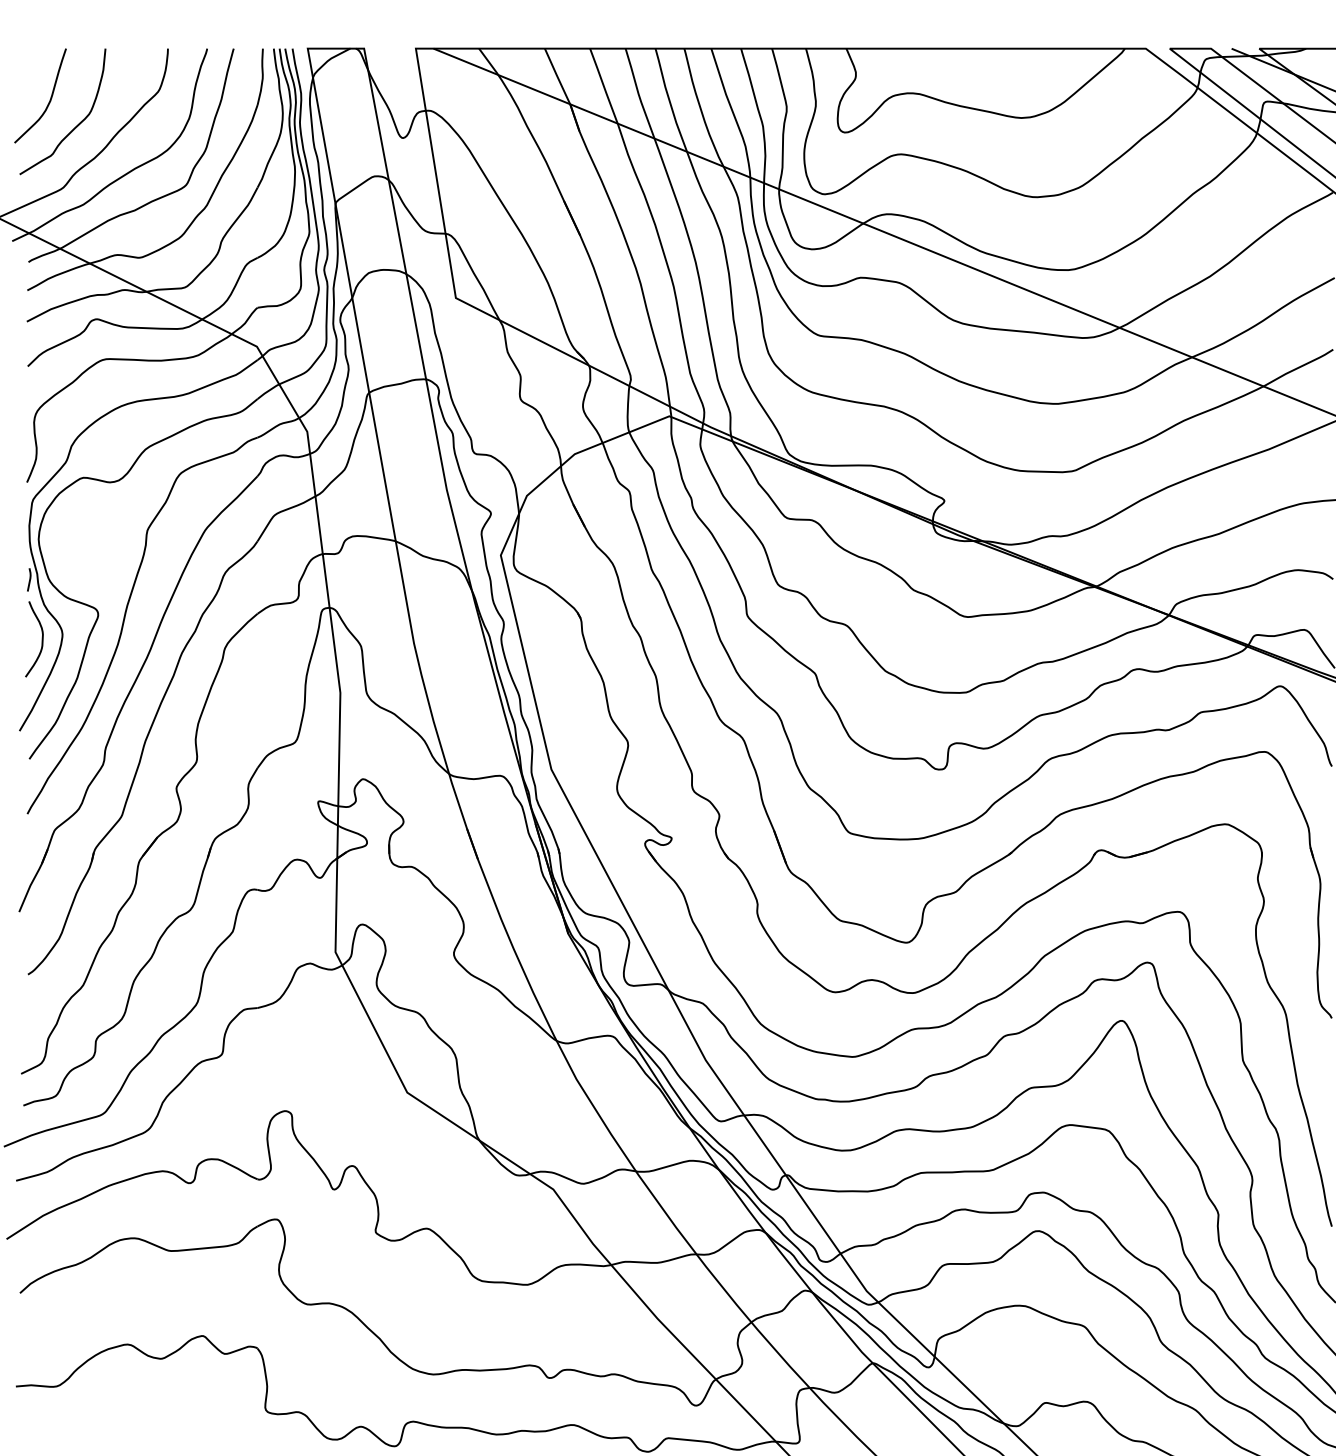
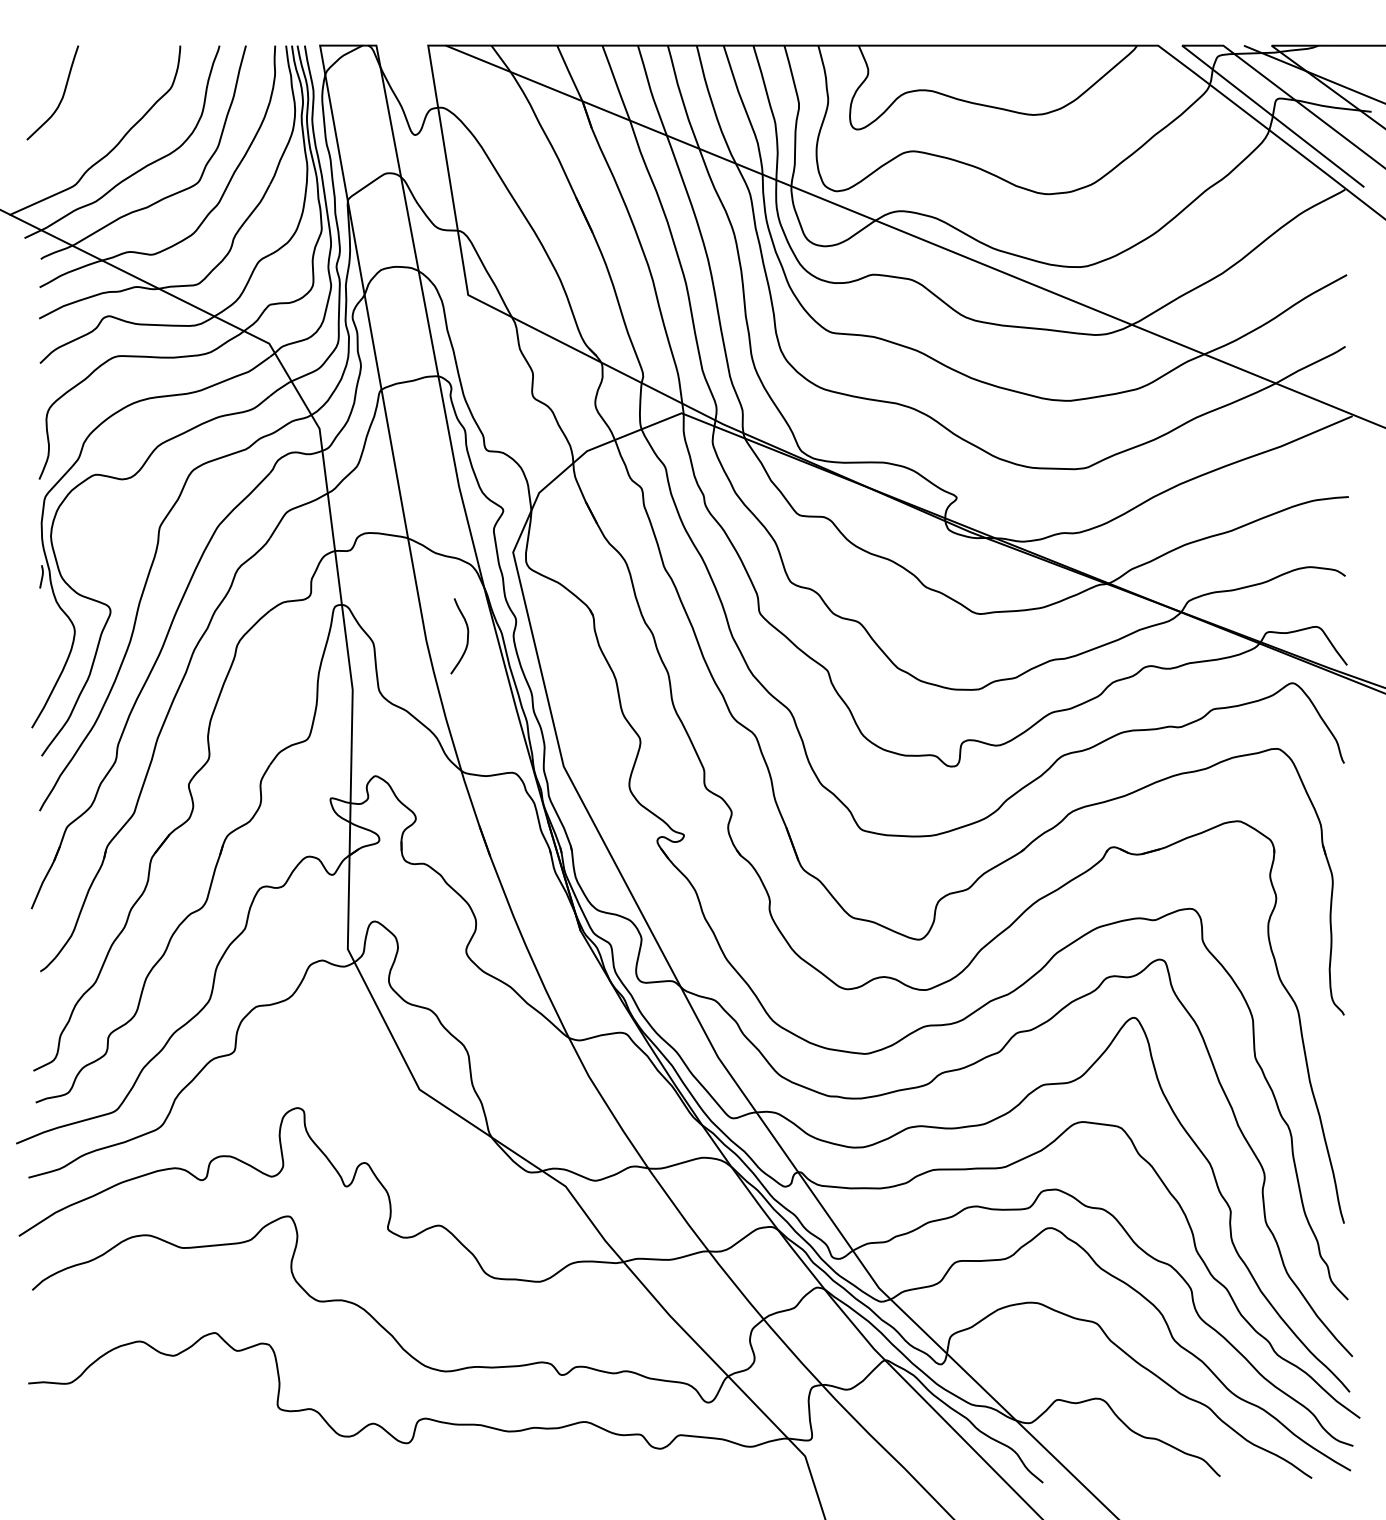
curve: (76, 125) -> (88, 122), removed
curve: (42, 639) -> (467, 636), moved

